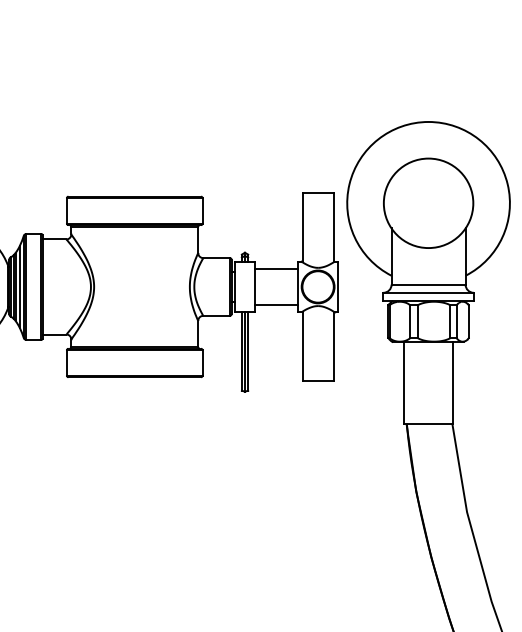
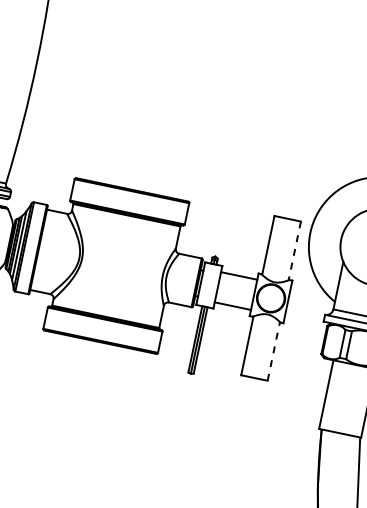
line: (333, 227) -> (294, 250), solid -> dashed
line: (333, 346) -> (273, 351), solid -> dashed

